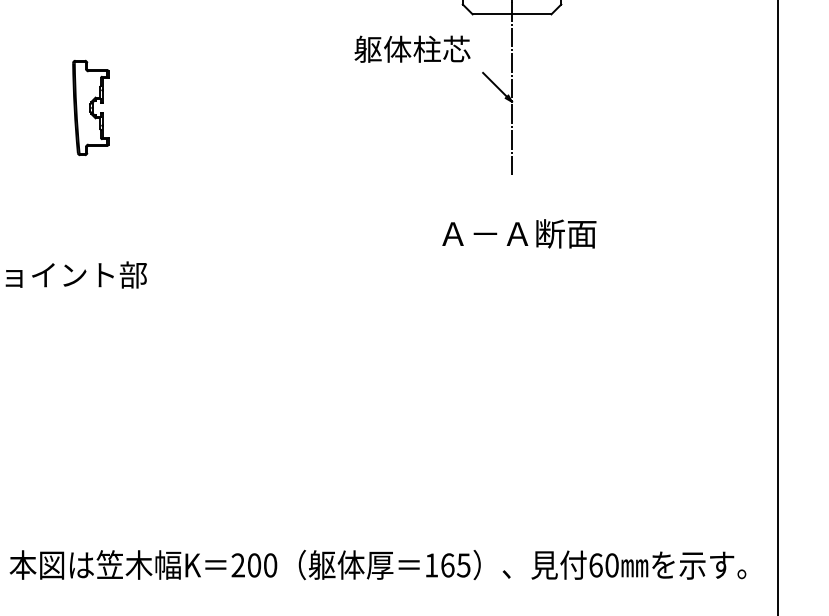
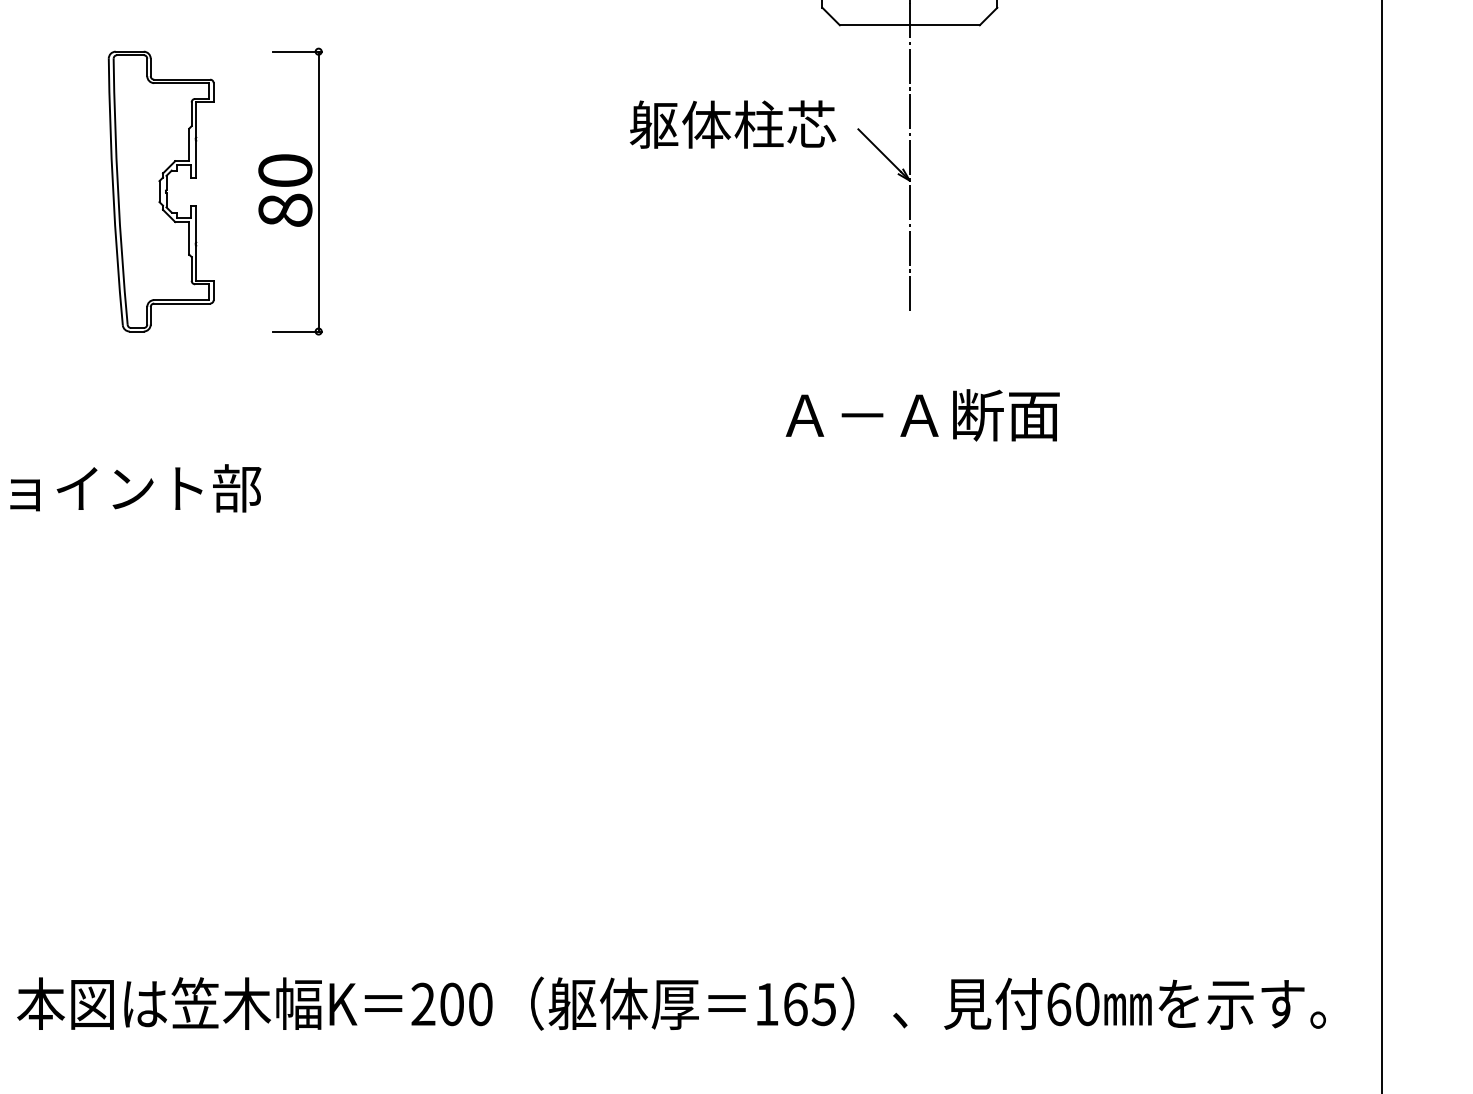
text: (412, 48) -> (732, 123), moved
part: (90, 107) -> (160, 190), size x1.67
part: (163, 107) -> (290, 190), added

